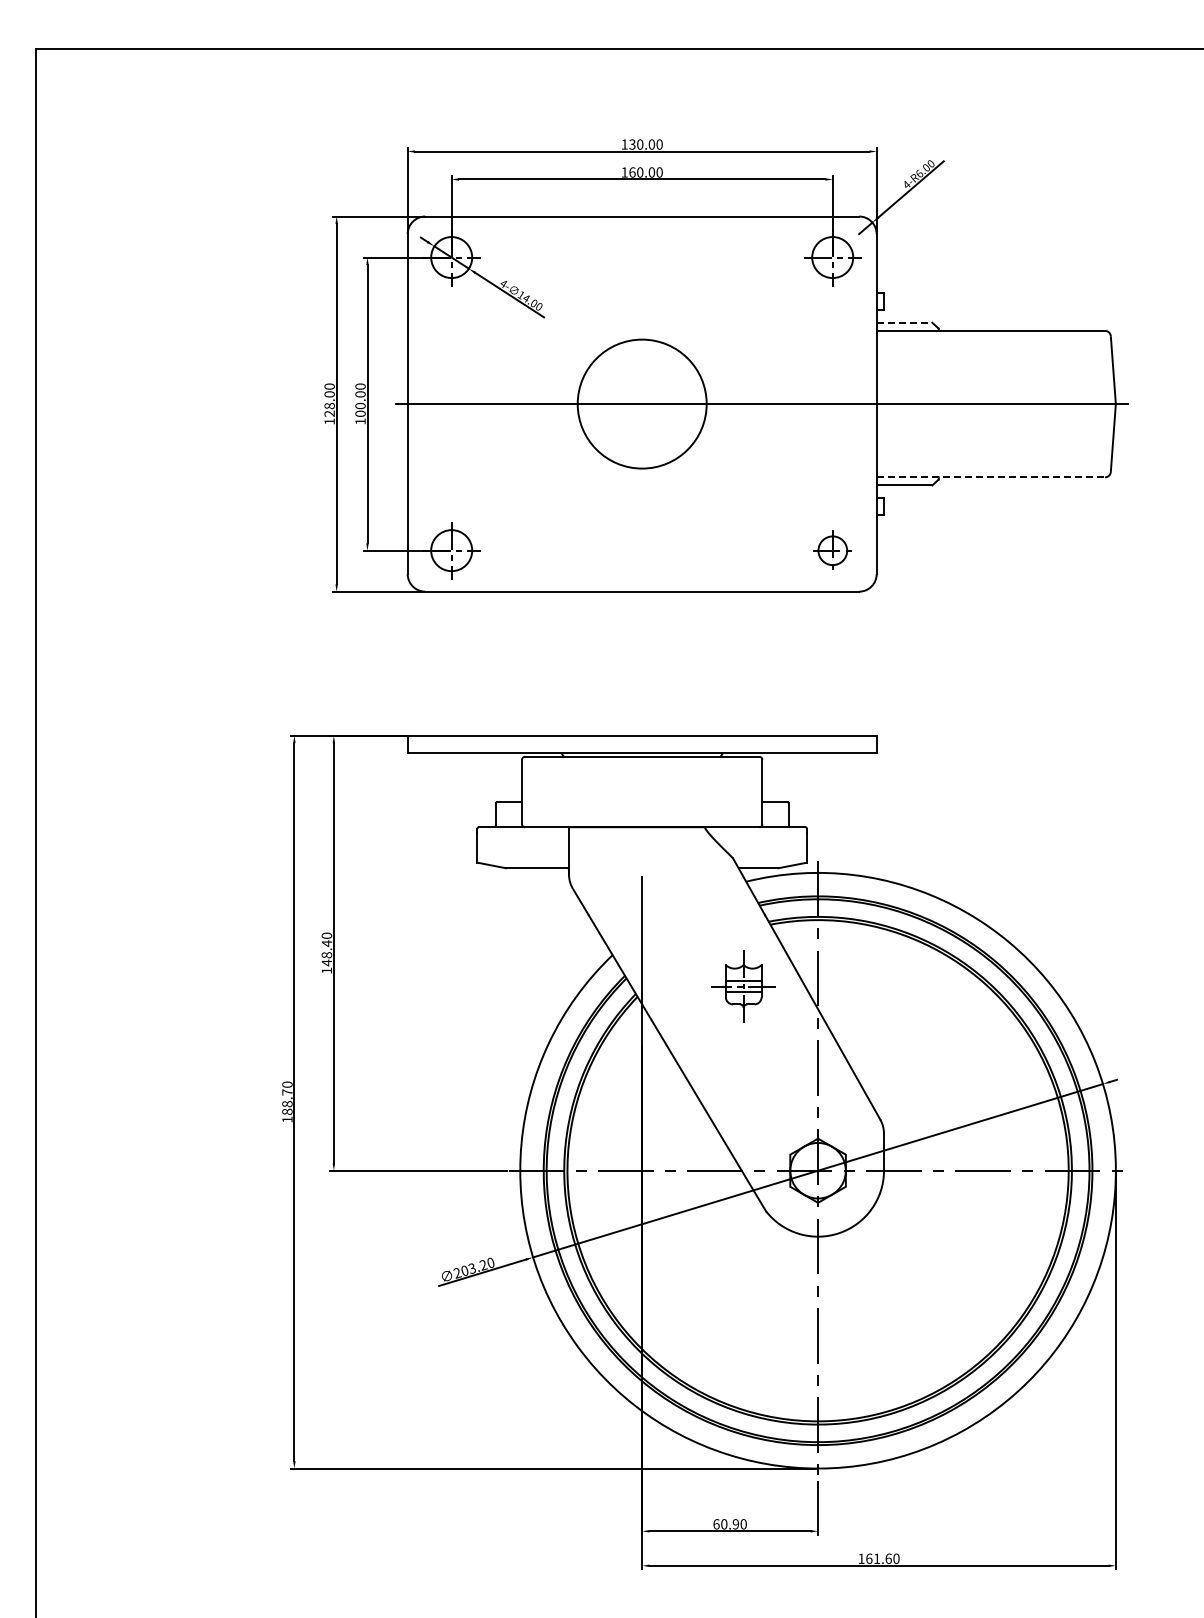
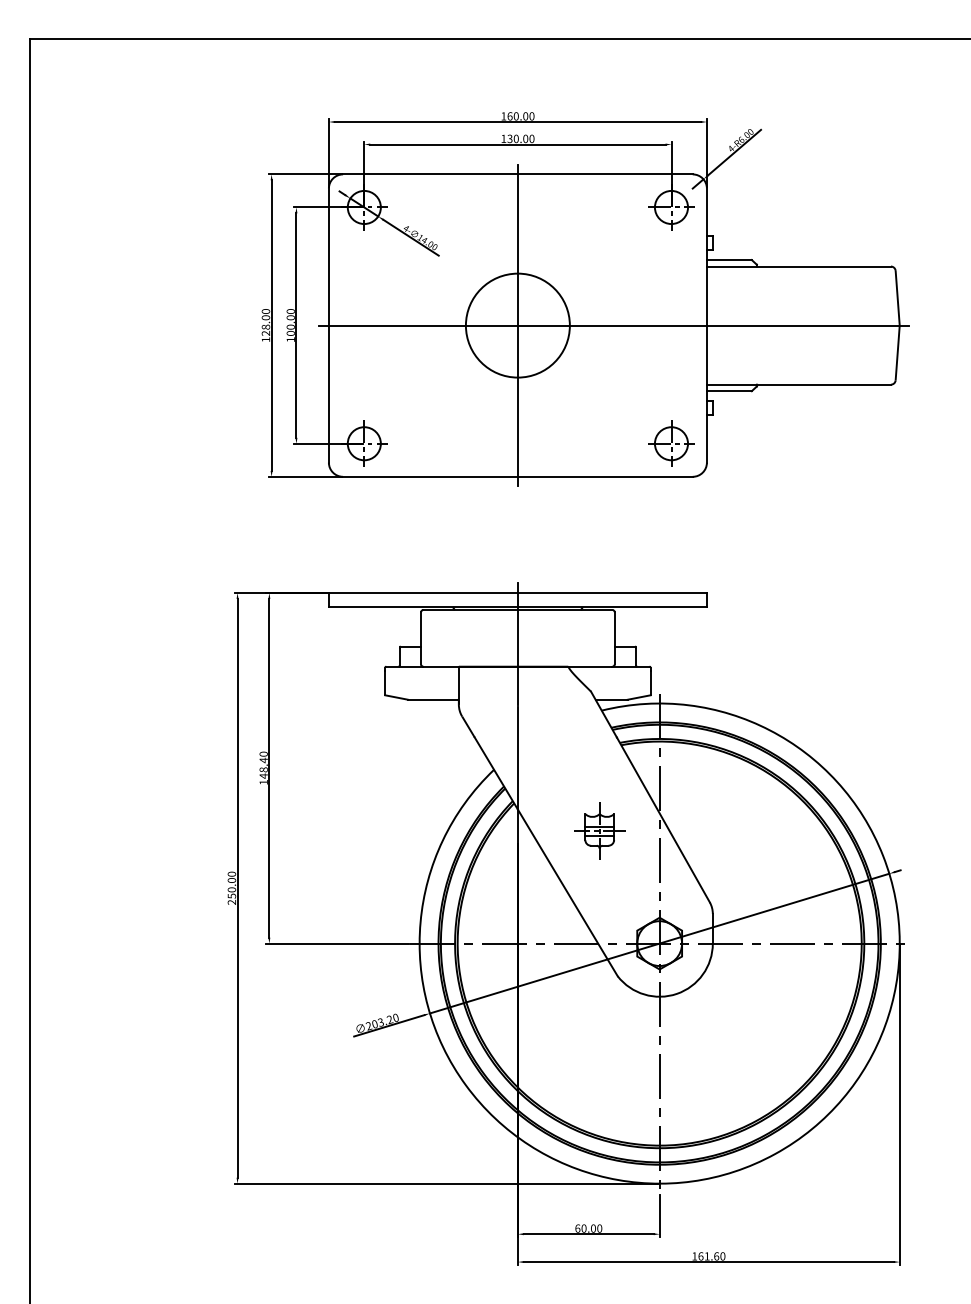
text: (632, 144) -> (510, 116), 130.00 -> 160.00
text: (632, 172) -> (510, 138), 160.00 -> 130.00
line: (904, 322) -> (729, 259), dashed -> solid
line: (642, 403) -> (518, 325), added
line: (991, 477) -> (799, 384), dashed -> solid
part: (832, 550) -> (671, 443), size x1.43
line: (642, 798) -> (518, 643), added
part: (743, 986) -> (599, 831), moved
text: (287, 1105) -> (231, 891), 188.70 -> 250.00
text: (735, 1524) -> (593, 1228), 60.90 -> 60.00

